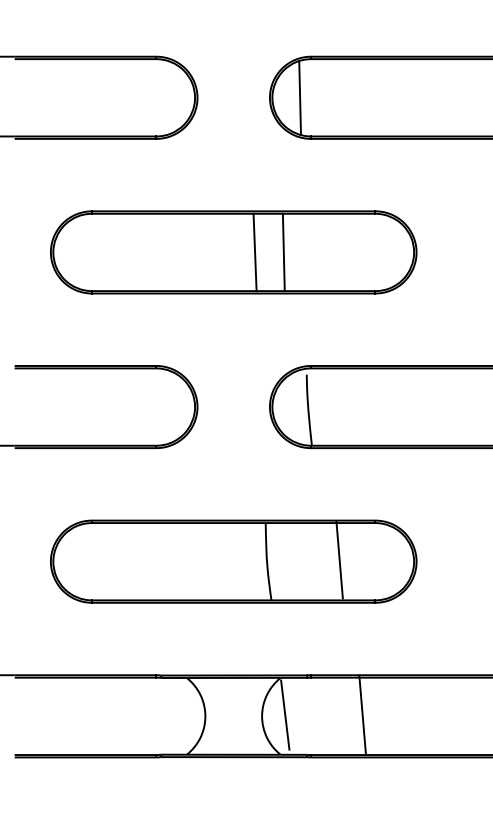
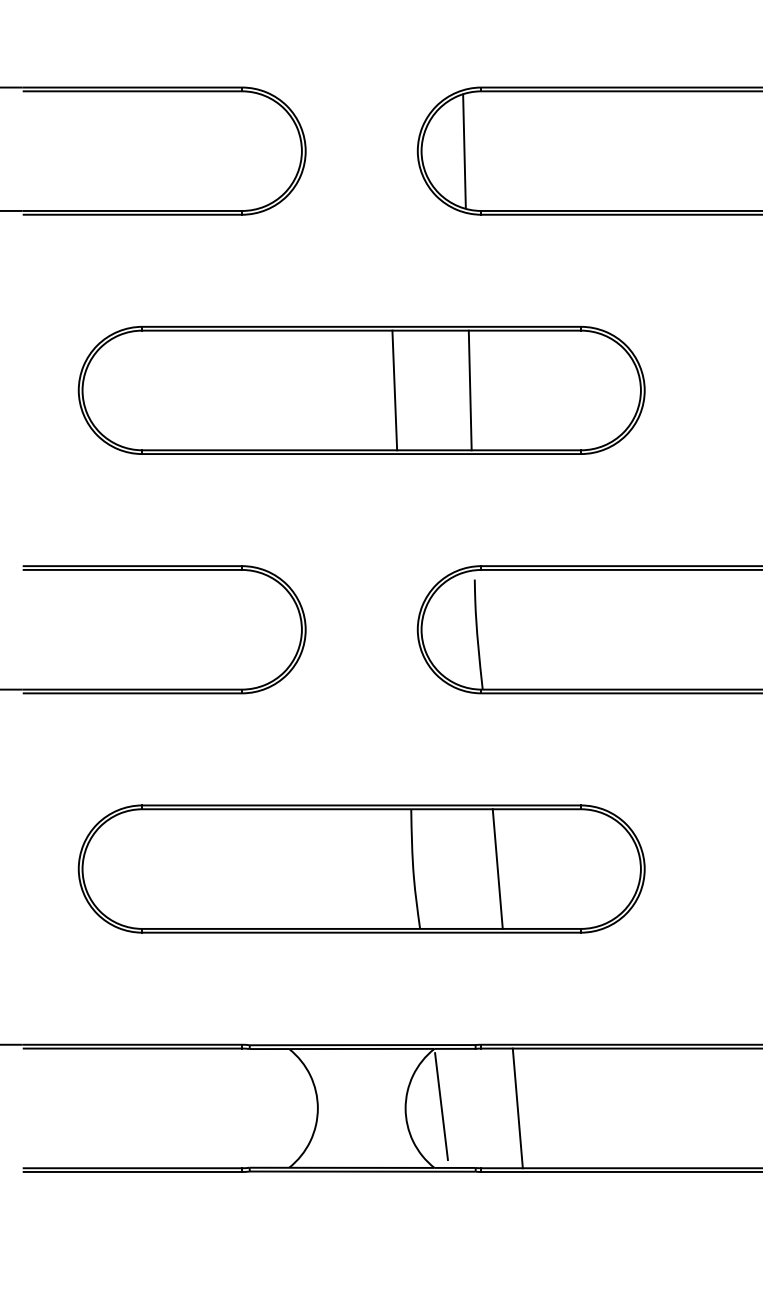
line: (283, 252) -> (469, 390), moved
line: (339, 559) -> (497, 868), moved
line: (362, 714) -> (517, 1108), moved

